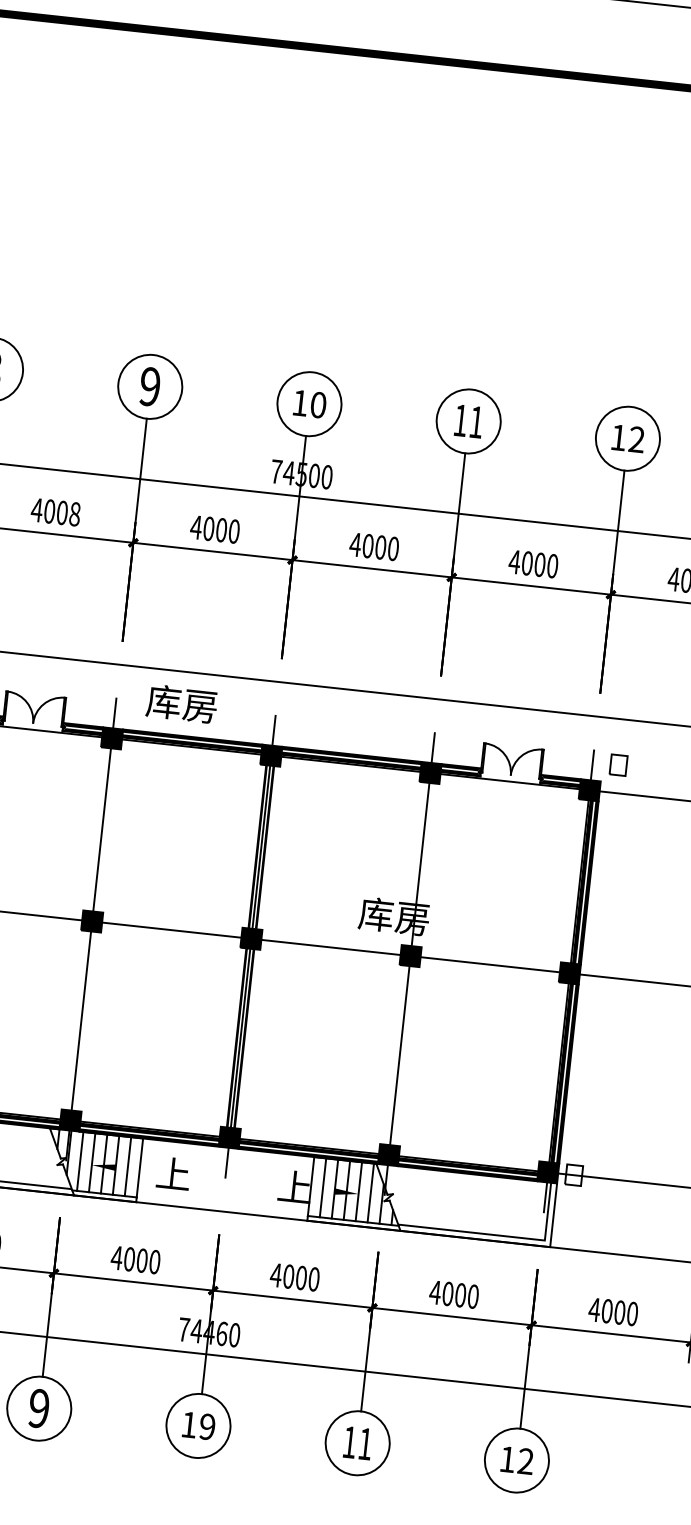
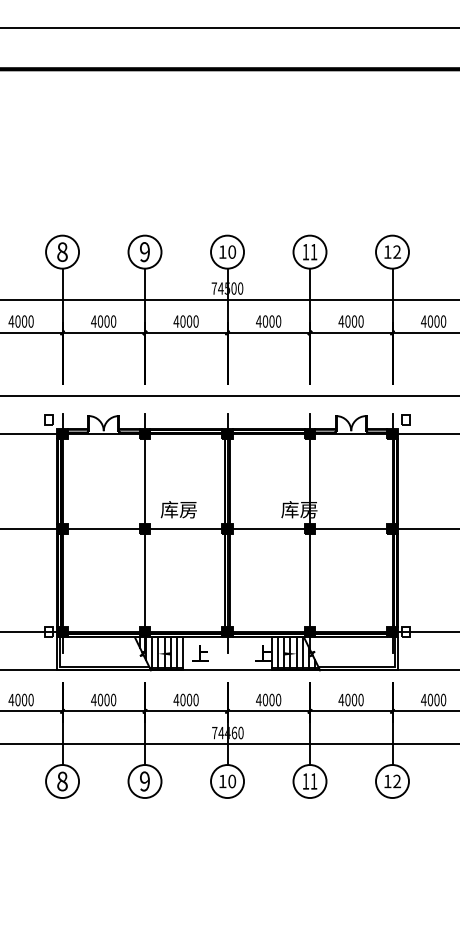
text: (74, 514) -> (113, 321), 4008 -> 4000
text: (181, 703) -> (178, 509), moved
text: (208, 1426) -> (232, 781), 19 -> 10

